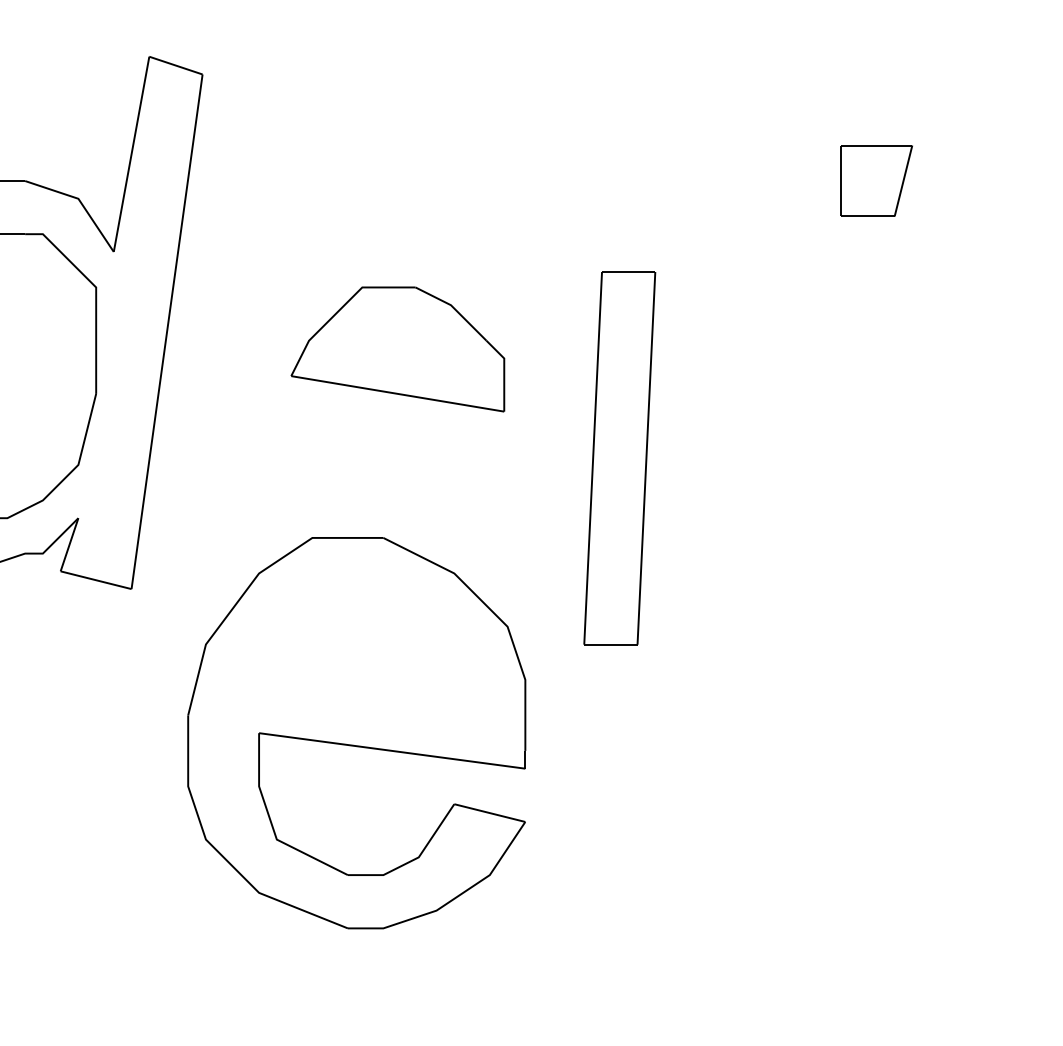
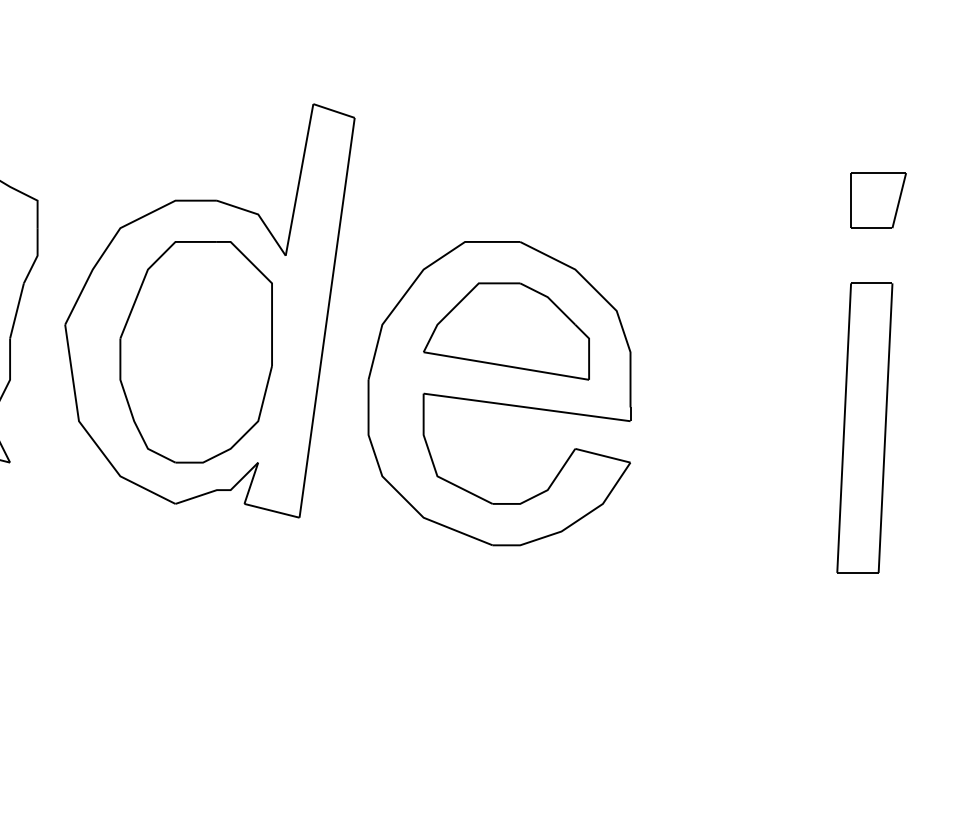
part: (619, 457) -> (864, 427), moved
part: (356, 732) -> (499, 393), moved

